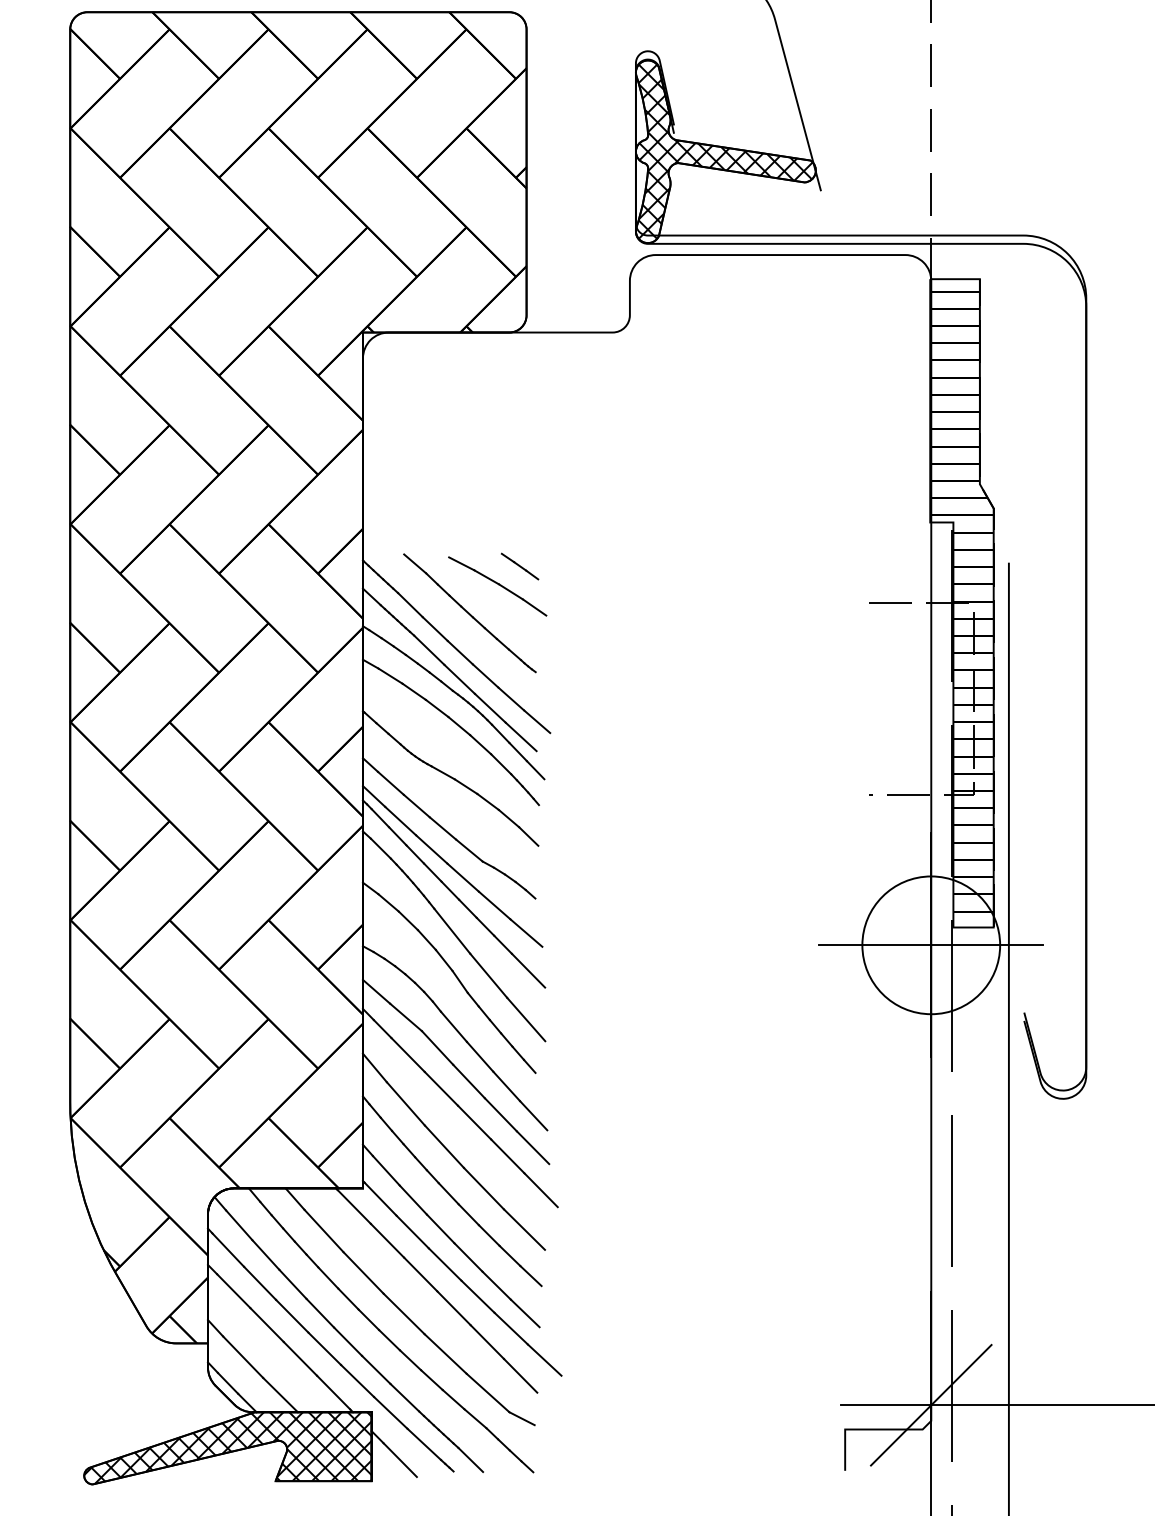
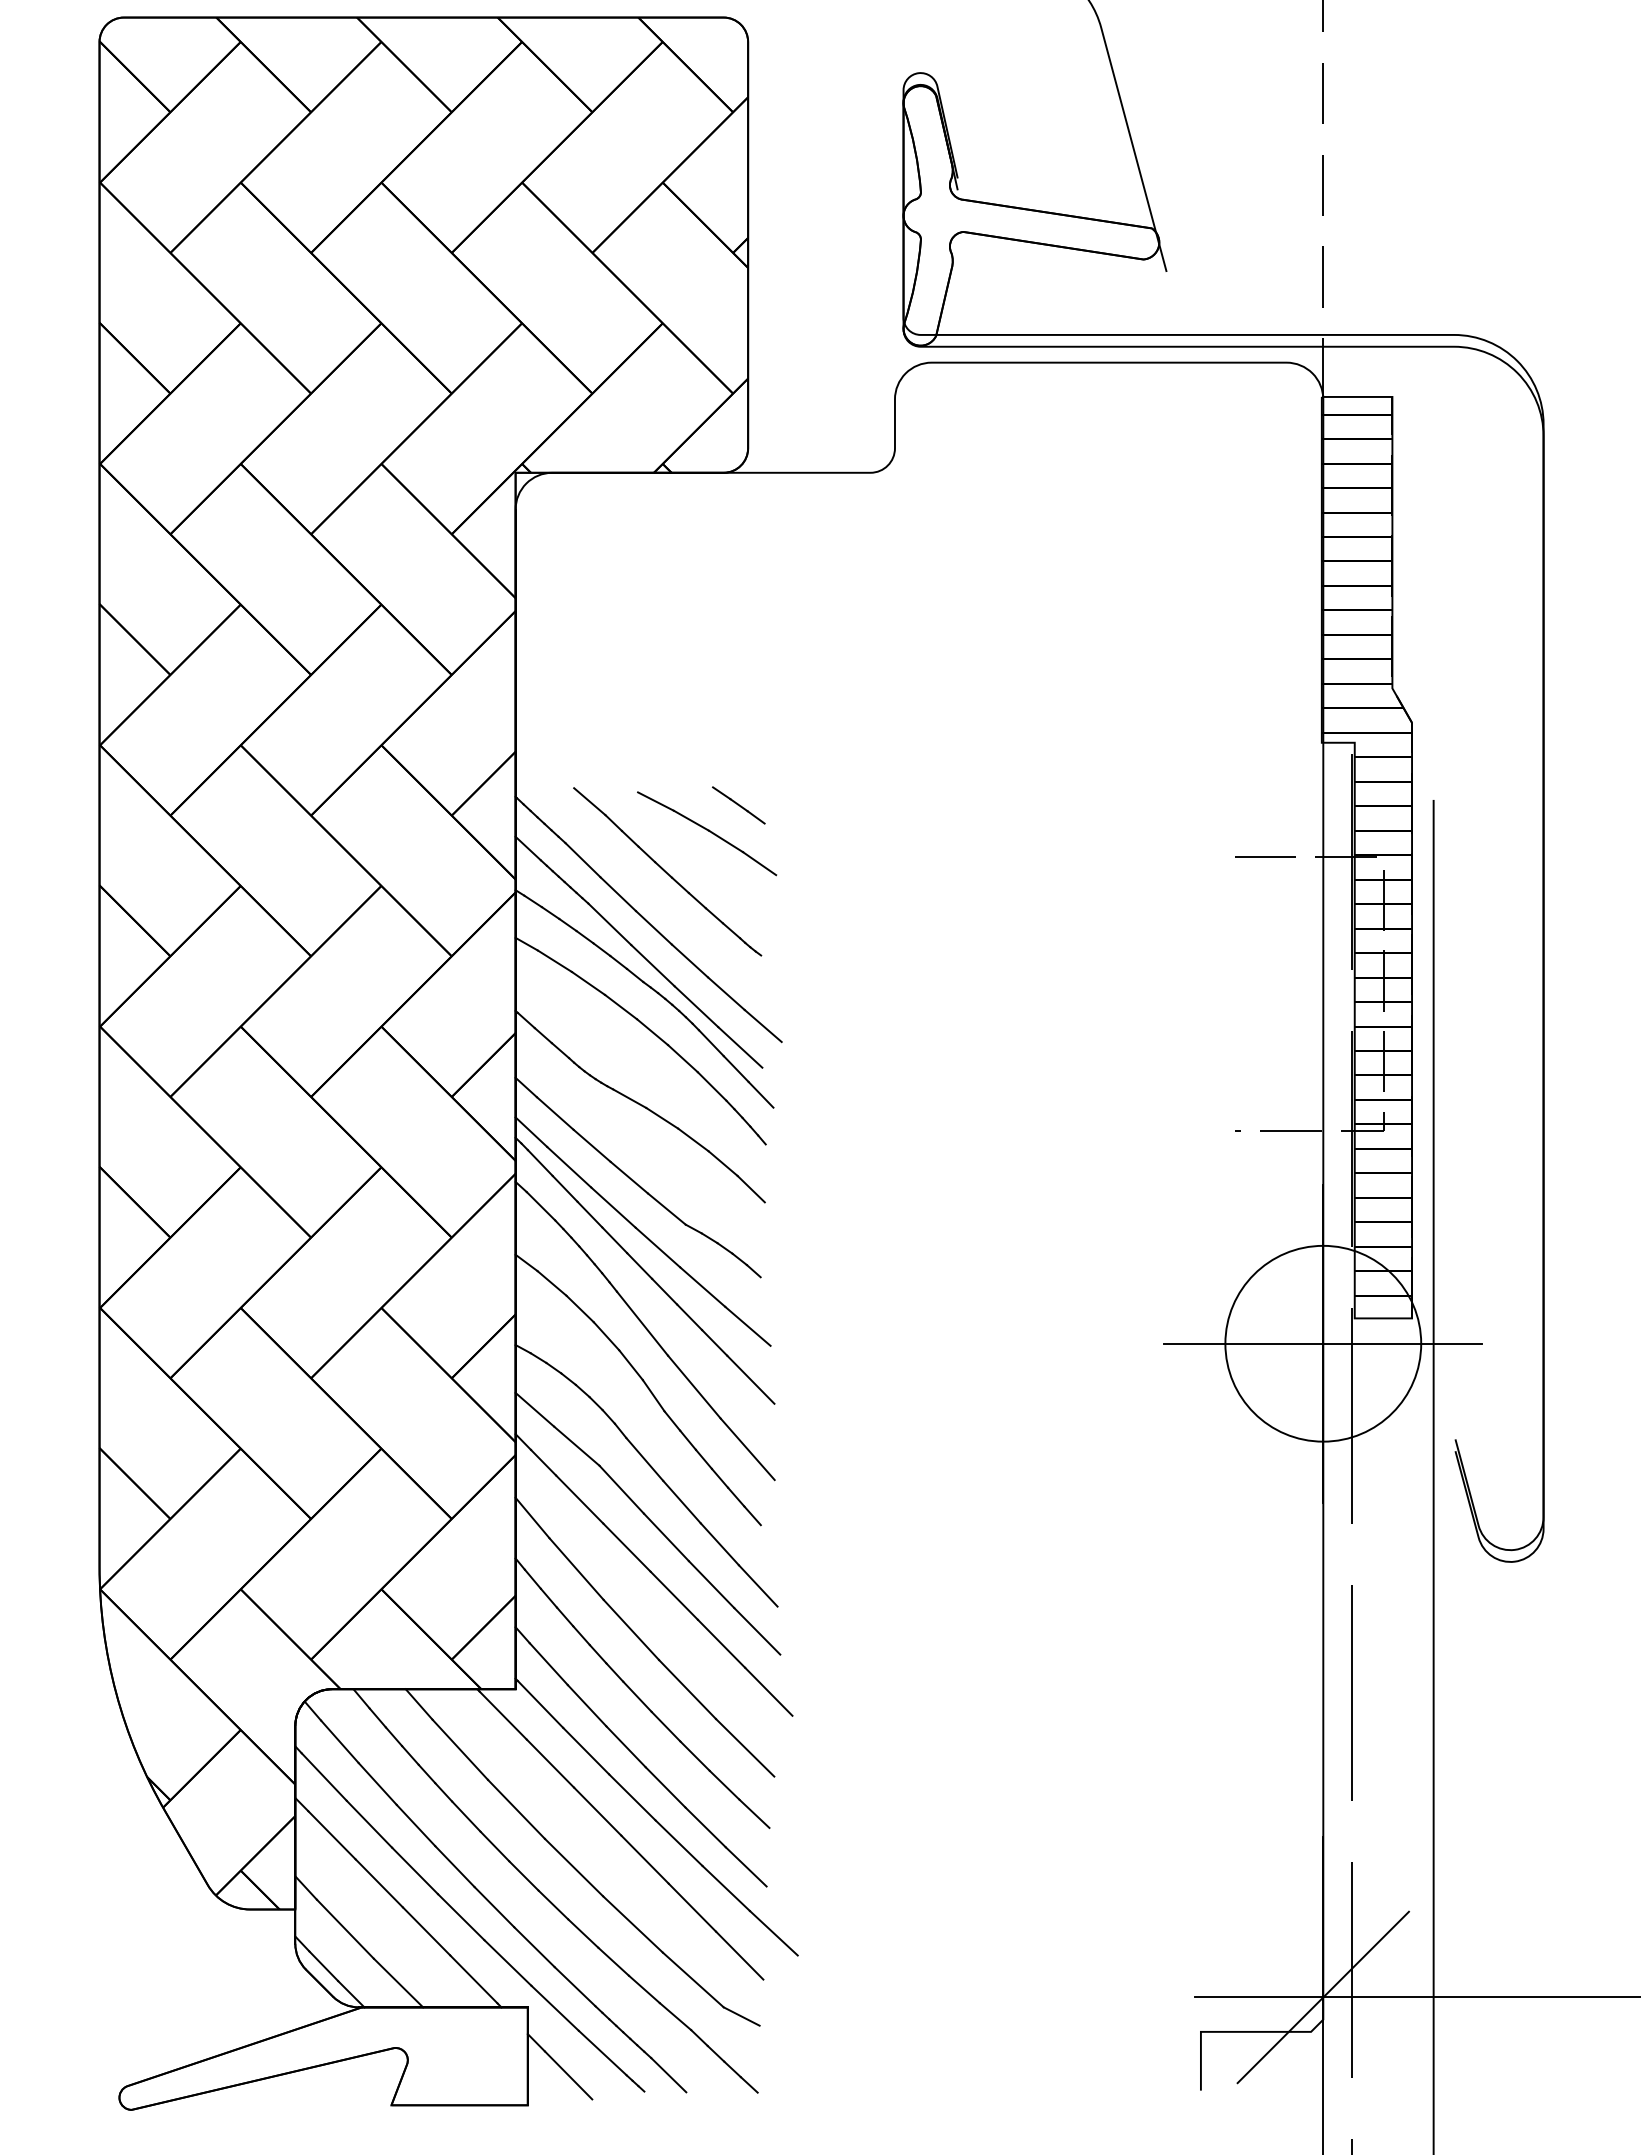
hatch: (725, 151) -> (1030, 215), removed
hatch: (227, 1448) -> (323, 2058), removed

